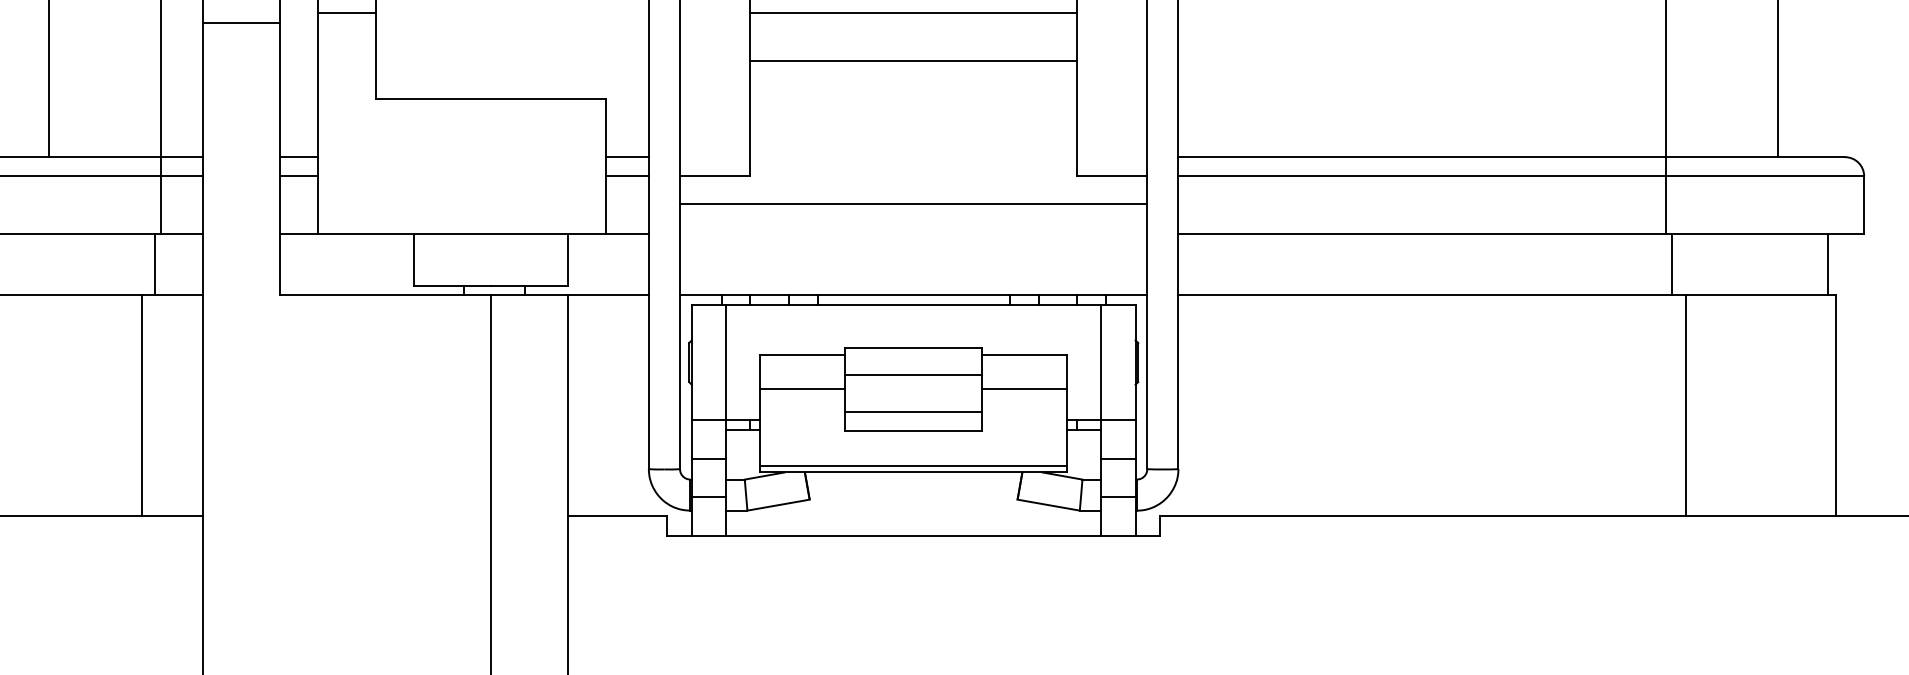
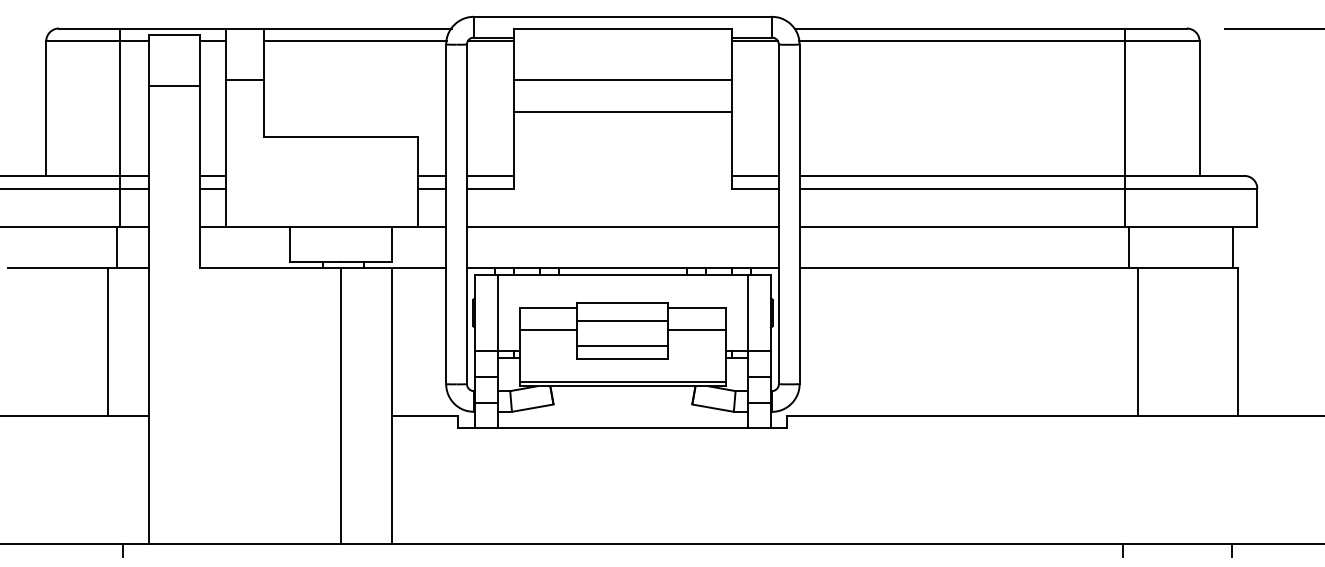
line: (713, 156) -> (489, 175), added
line: (1110, 156) -> (754, 175), added
line: (913, 204) -> (622, 227), moved

